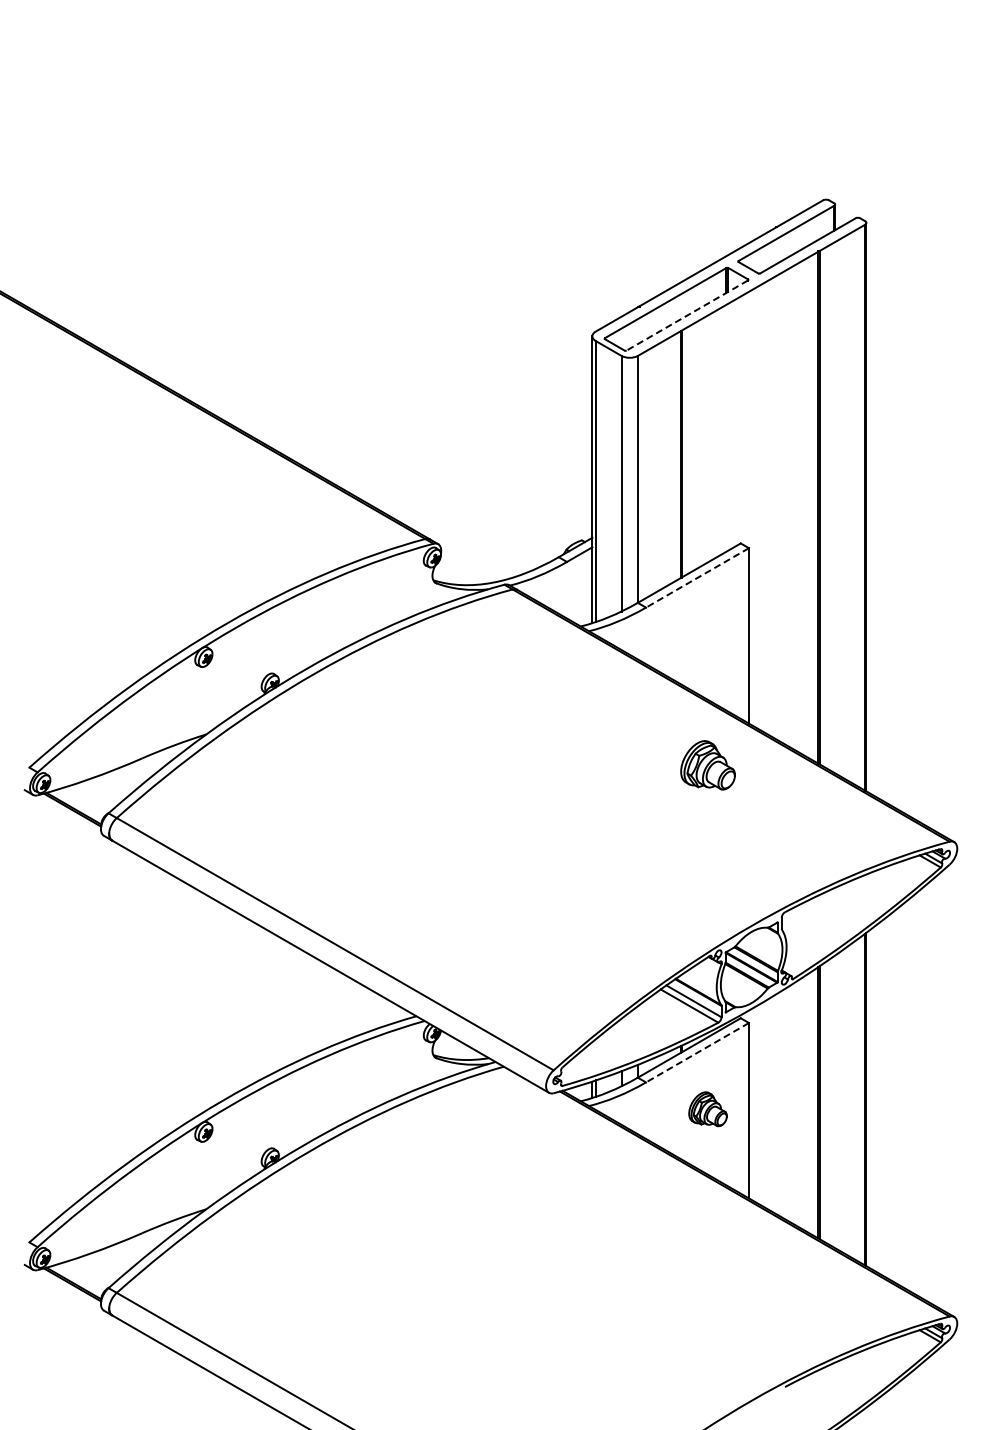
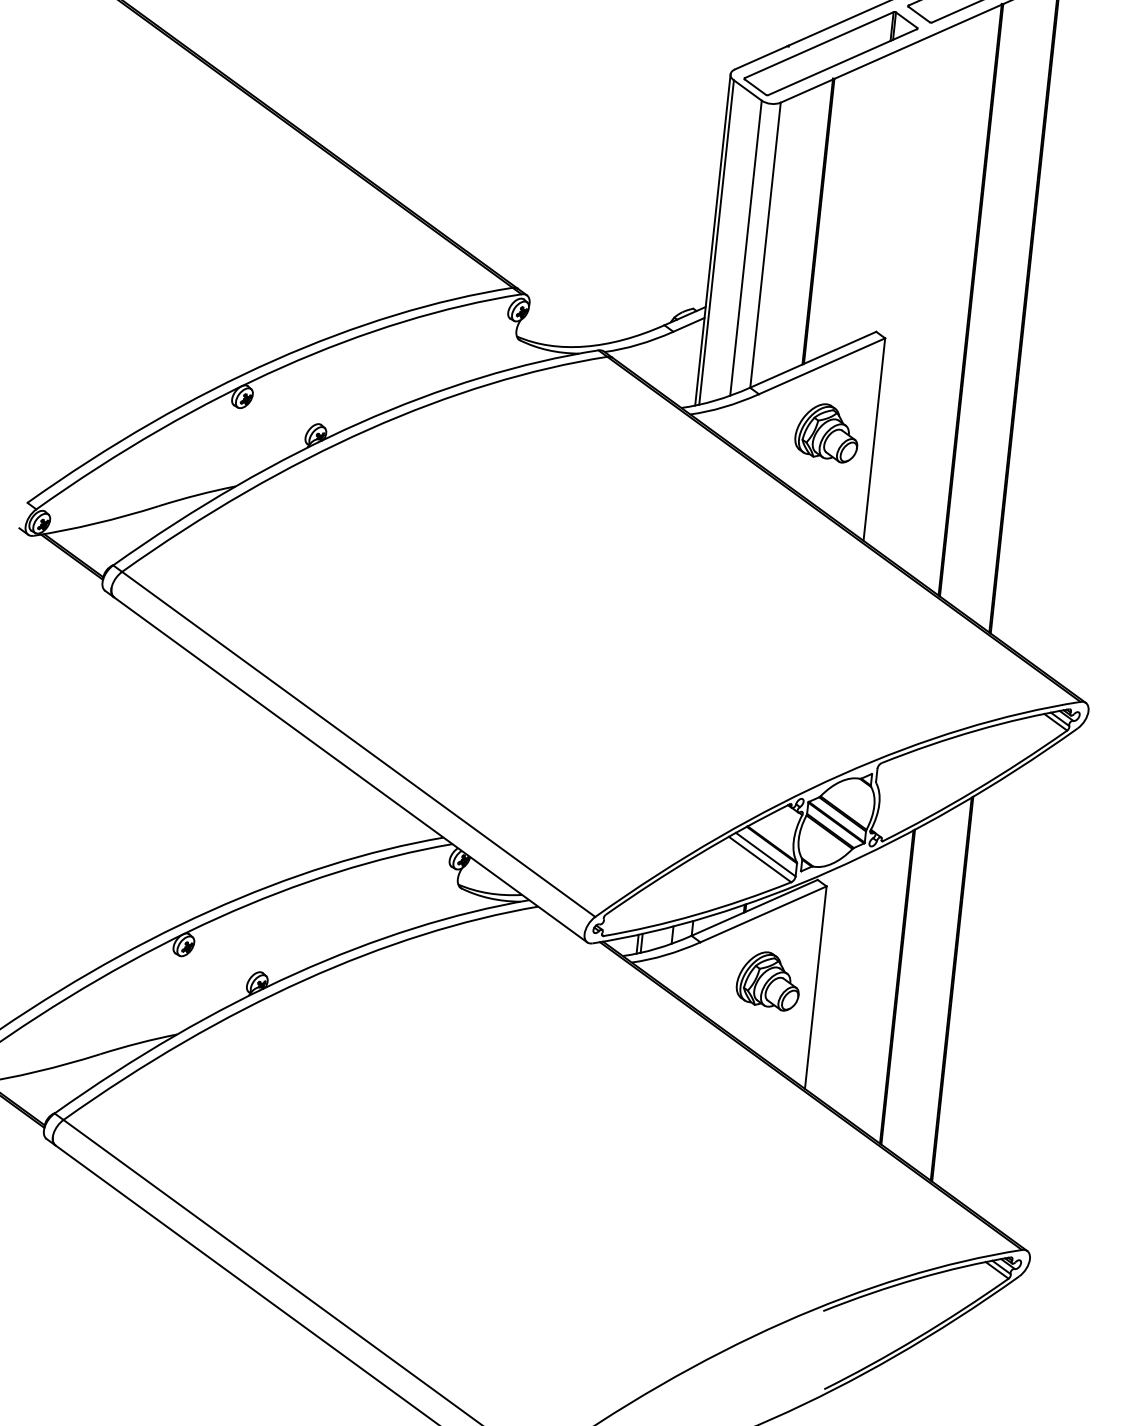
line: (686, 315) -> (841, 62), dashed -> solid
line: (697, 578) -> (822, 366), dashed -> solid
part: (707, 765) -> (826, 432), moved
line: (697, 1052) -> (763, 914), dashed -> solid
part: (707, 1109) -> (768, 981), size x1.43

